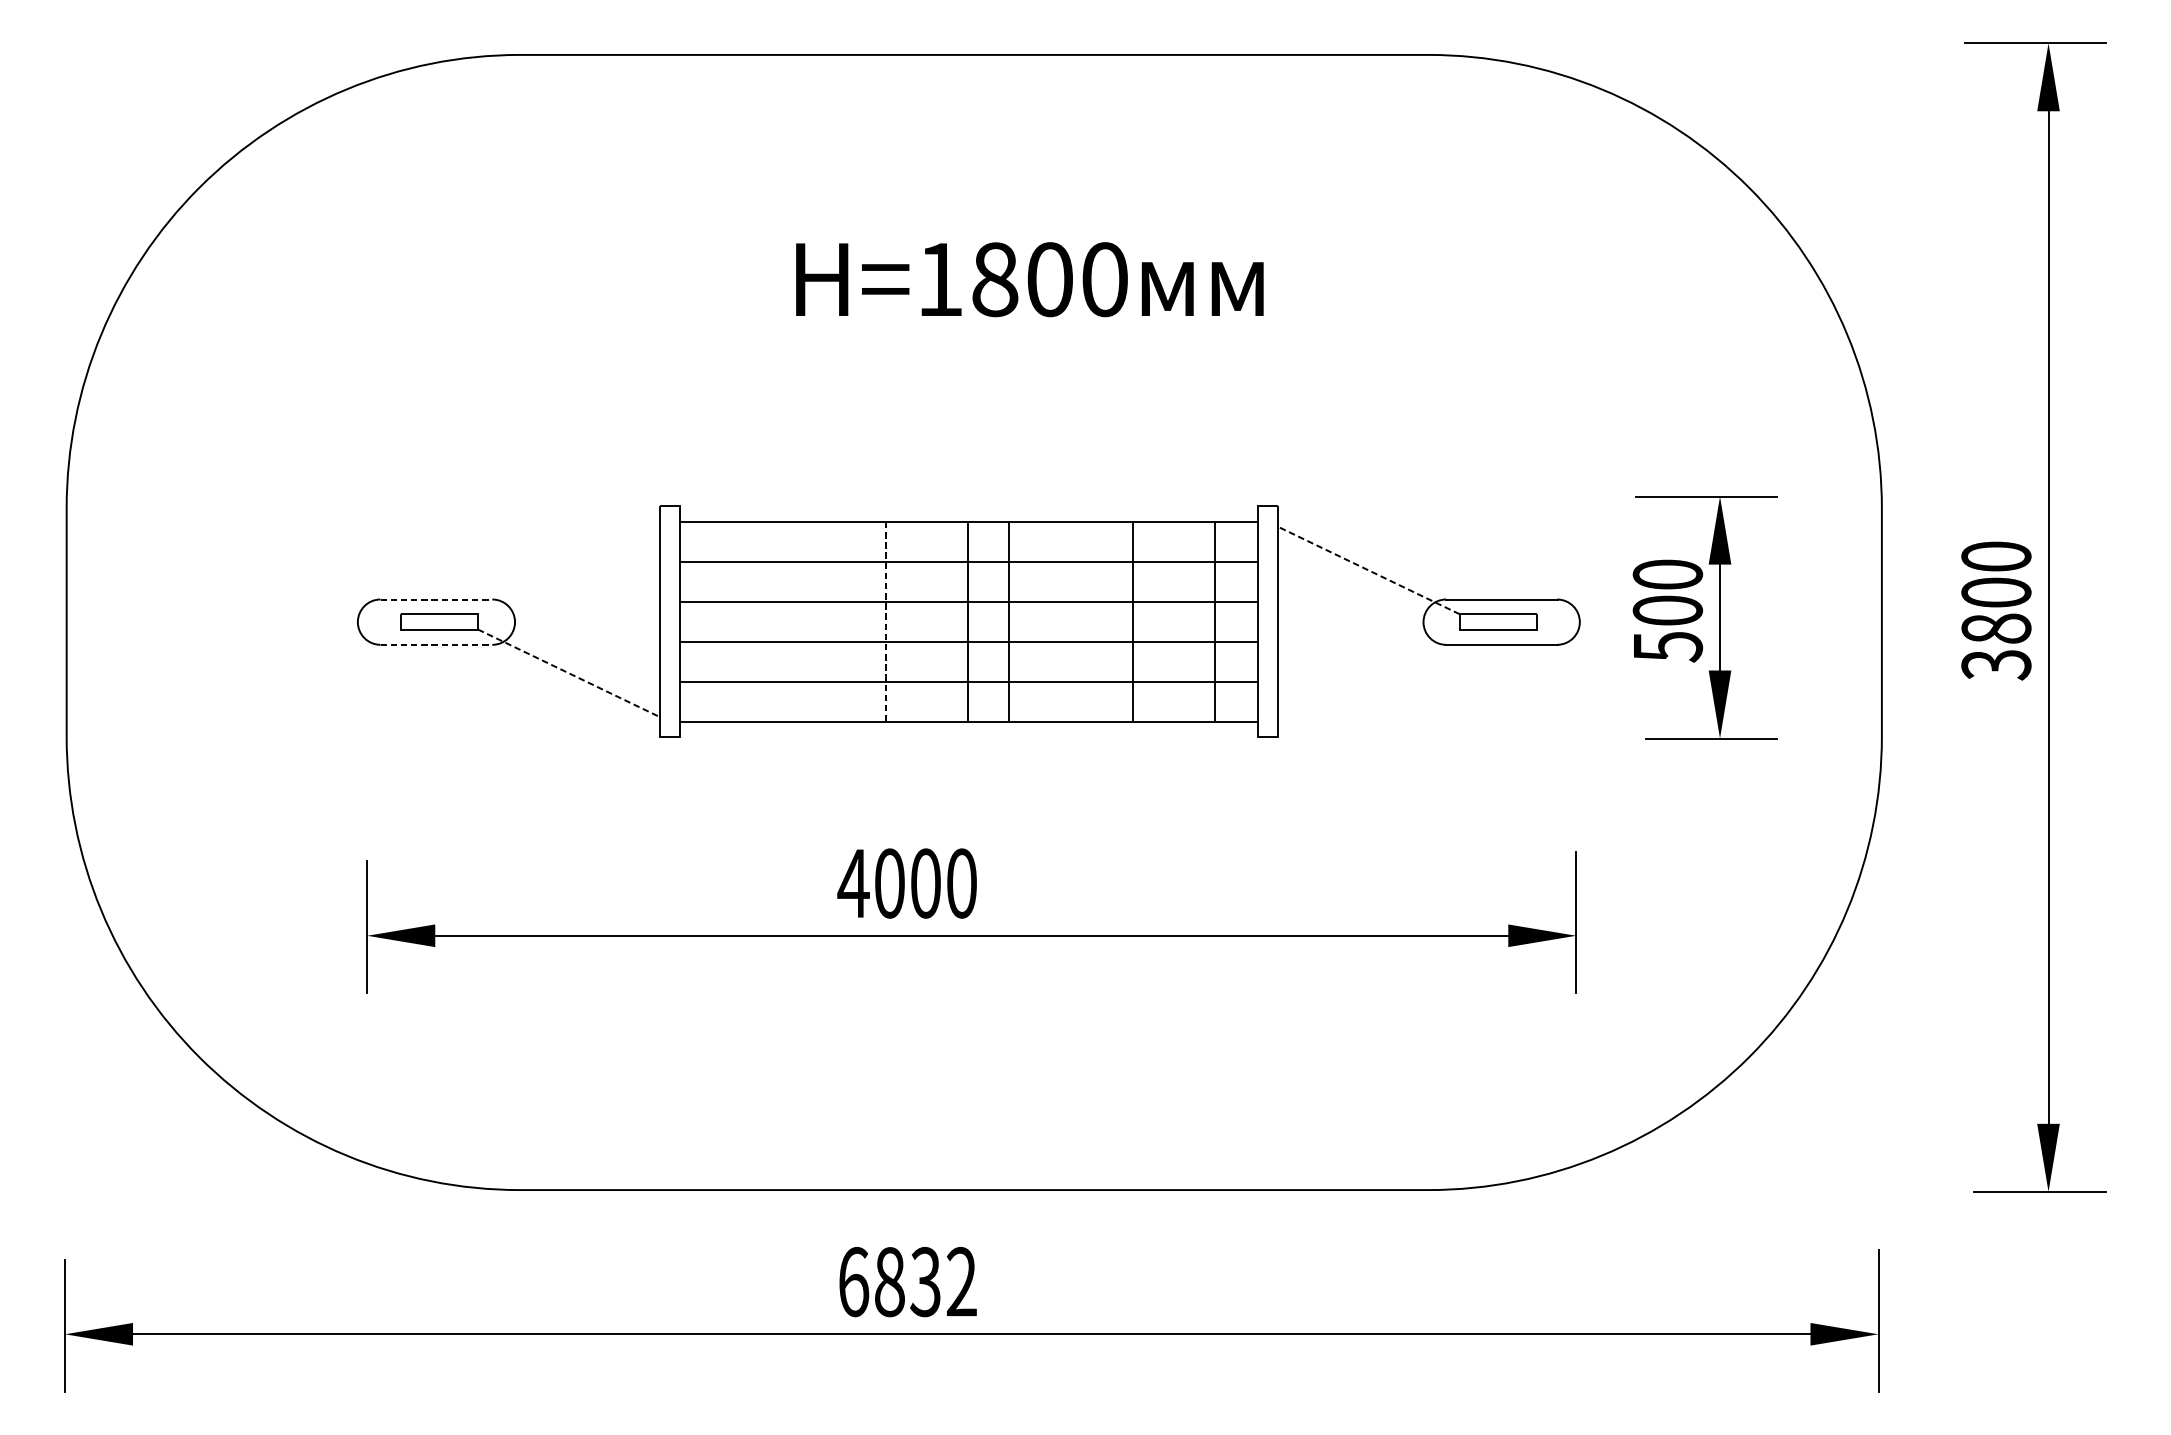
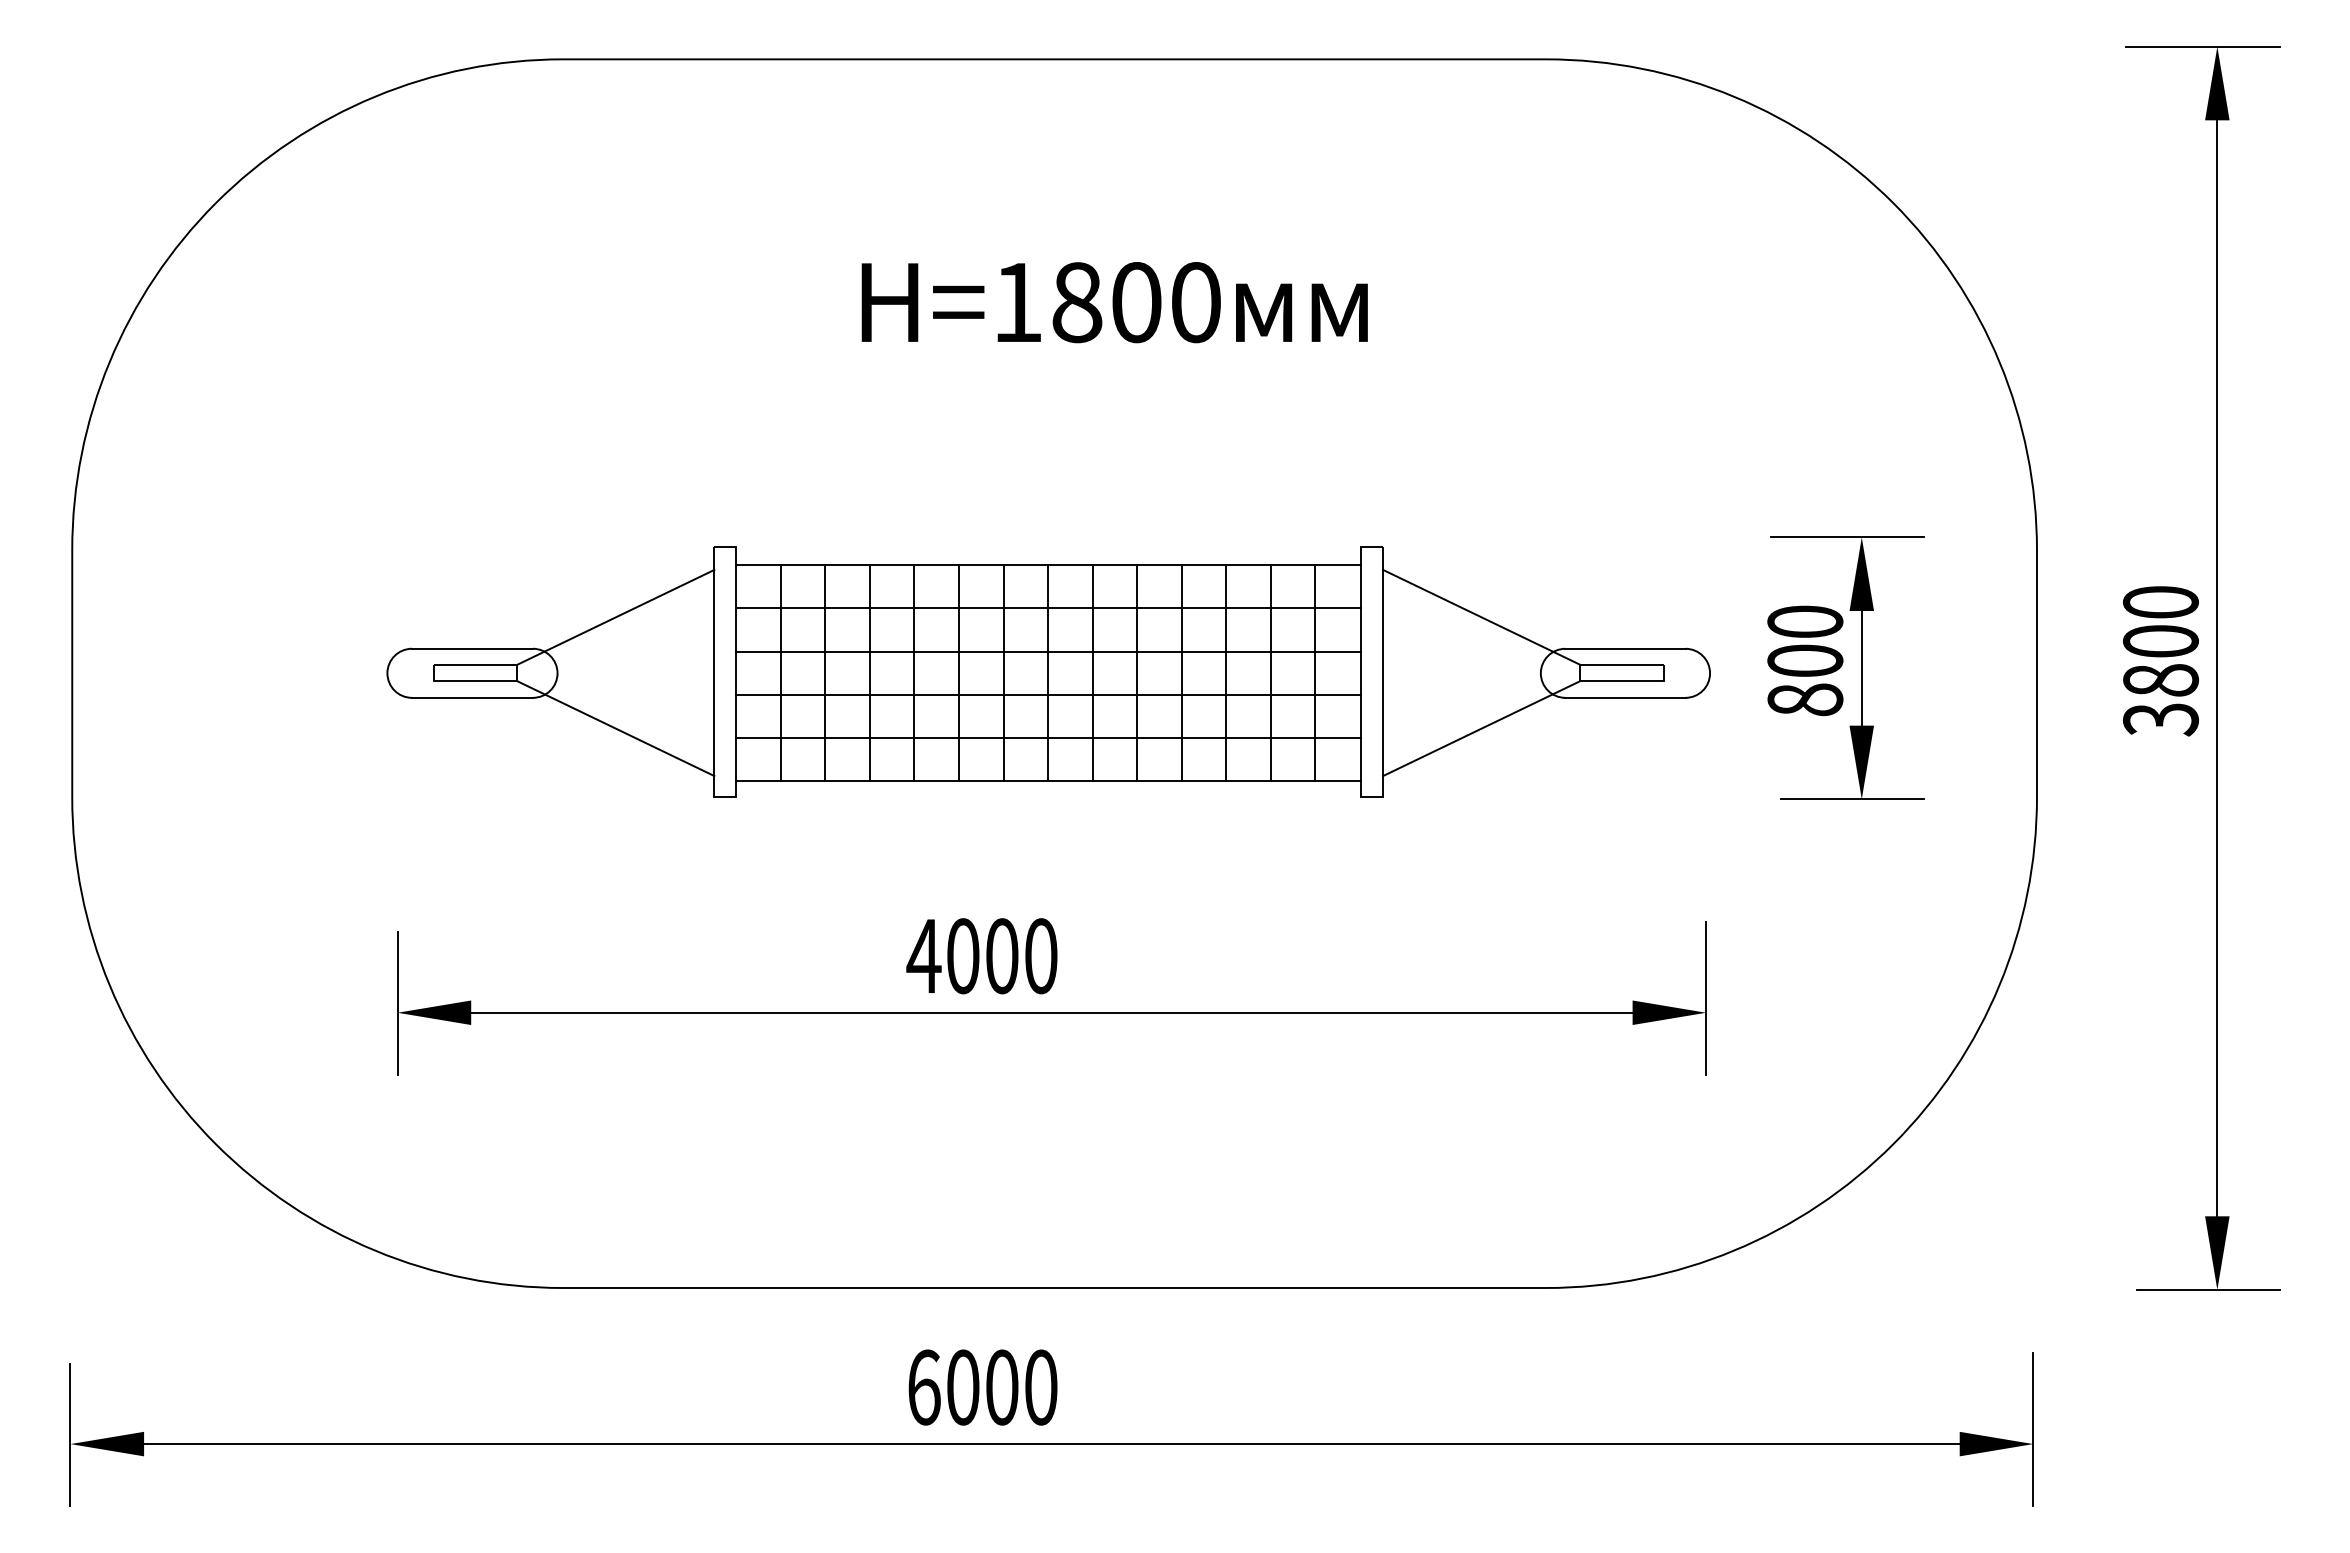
line: (568, 569) -> (615, 616), added
line: (1368, 570) -> (1481, 617), dashed -> solid
line: (436, 599) -> (472, 648), dashed -> solid
line: (721, 621) -> (780, 672), added
line: (762, 621) -> (825, 672), added
line: (803, 621) -> (869, 672), added
line: (844, 621) -> (914, 672), added
line: (927, 621) -> (1003, 672), added
line: (1050, 621) -> (1137, 672), added
line: (1091, 621) -> (1181, 672), added
line: (1173, 621) -> (1270, 672), added
line: (885, 622) -> (958, 673), dashed -> solid
line: (436, 644) -> (472, 697), dashed -> solid
text: (1668, 647) -> (1805, 700), 500 -> 800
line: (569, 673) -> (616, 728), dashed -> solid
line: (1368, 673) -> (1481, 728), added
text: (926, 1282) -> (1002, 1387), 6832 -> 6000

